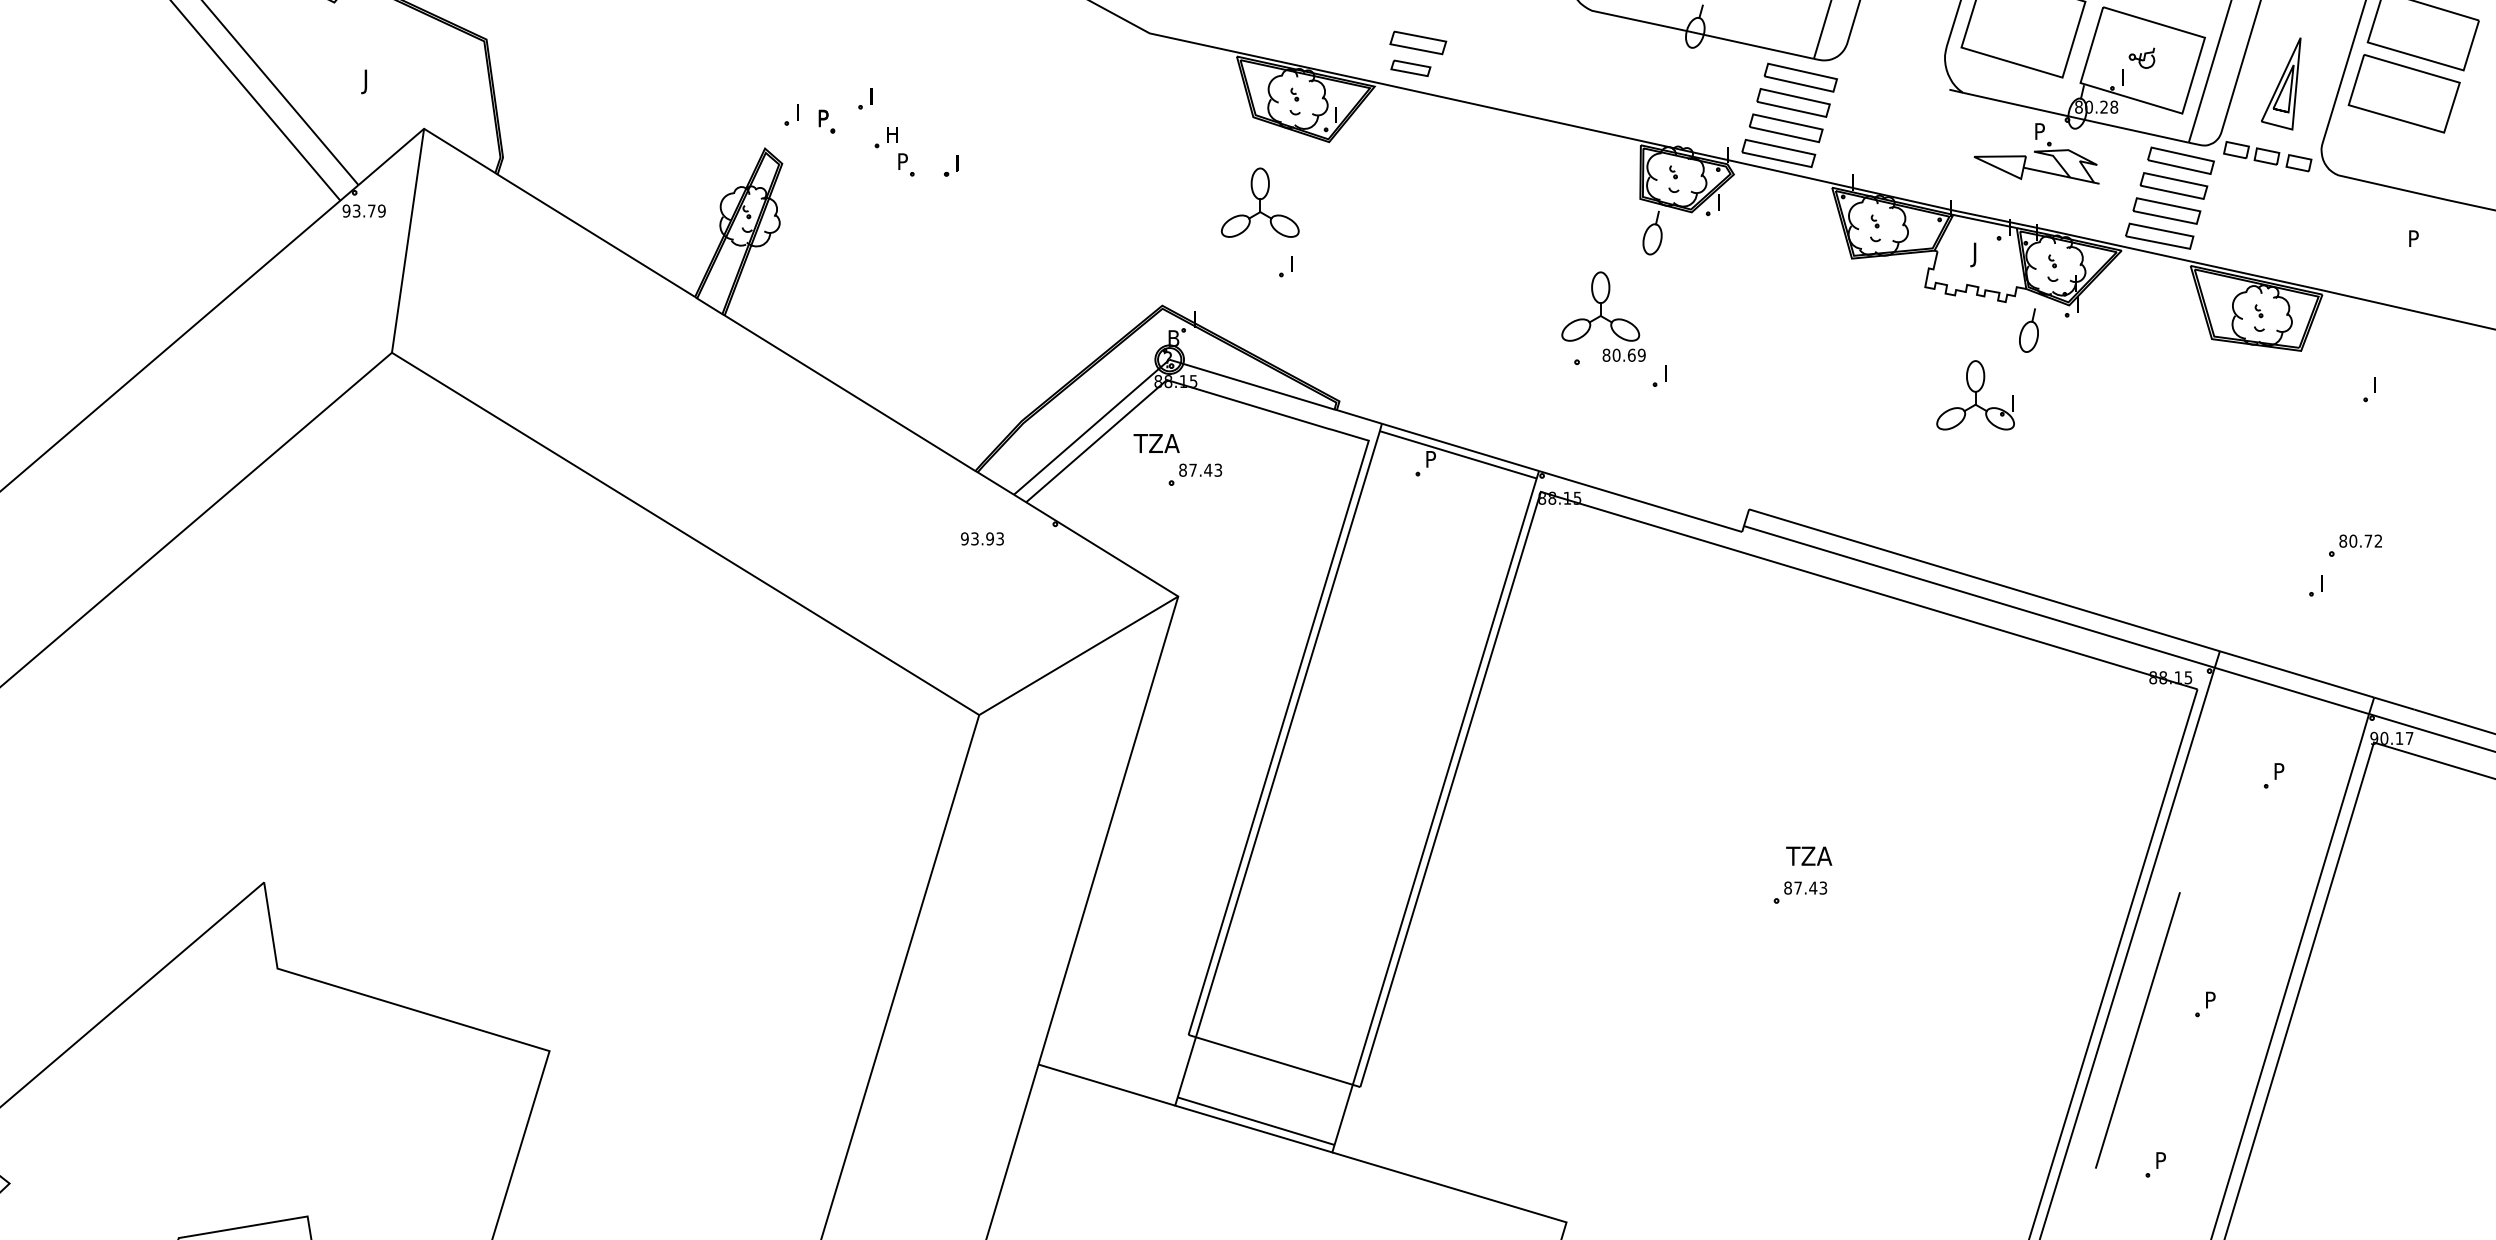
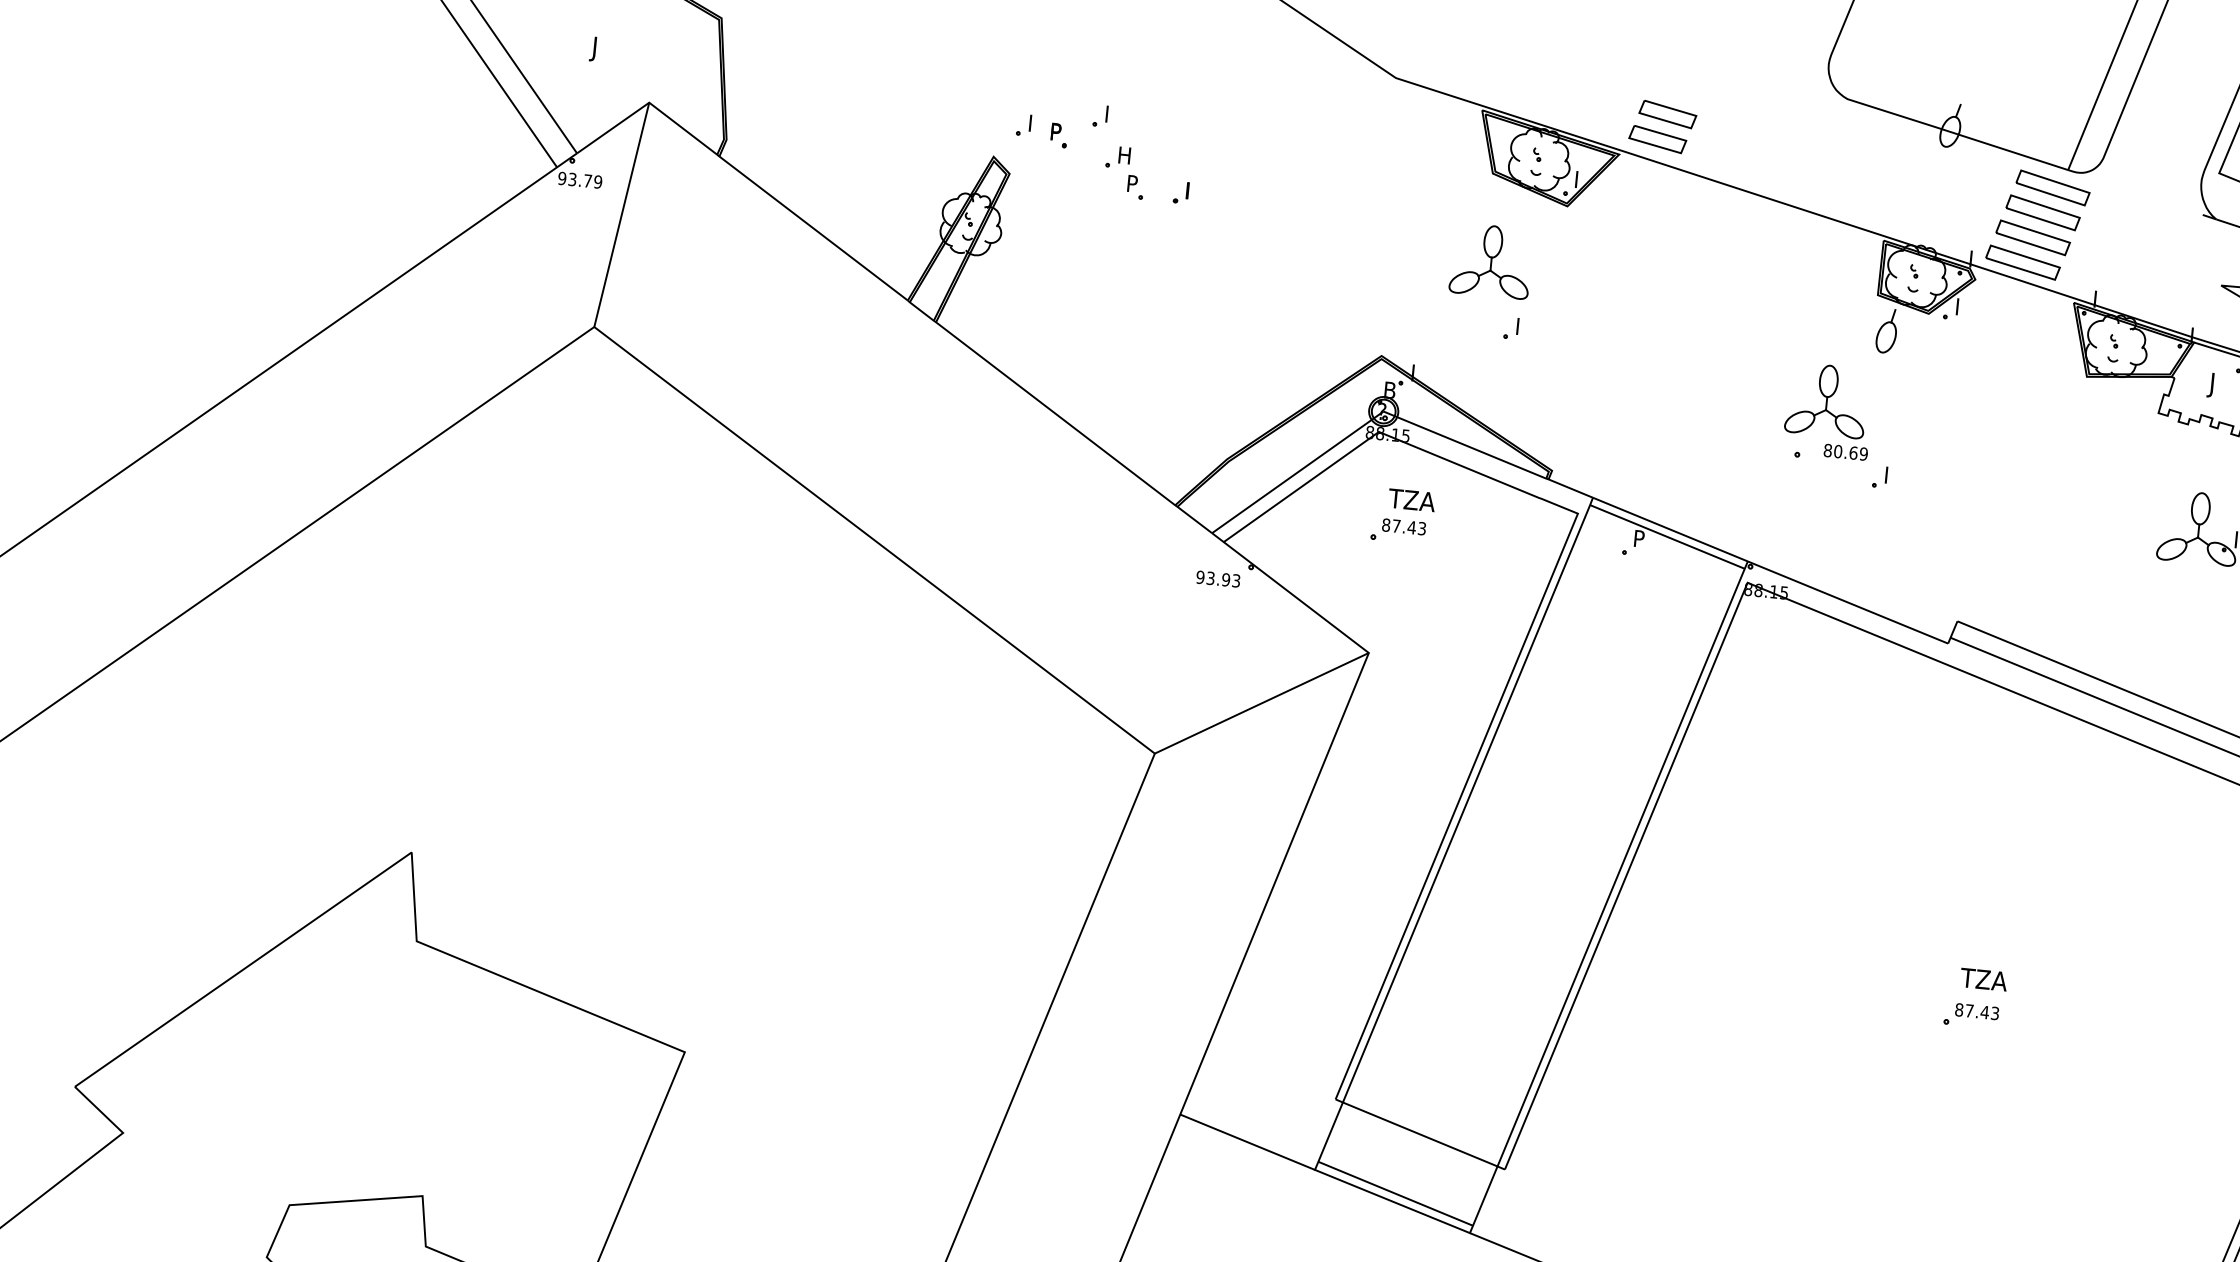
part: (1410, 68) -> (1657, 139), size x1.43
text: (1156, 443) -> (1411, 500), moved
text: (982, 538) -> (1218, 578), moved

